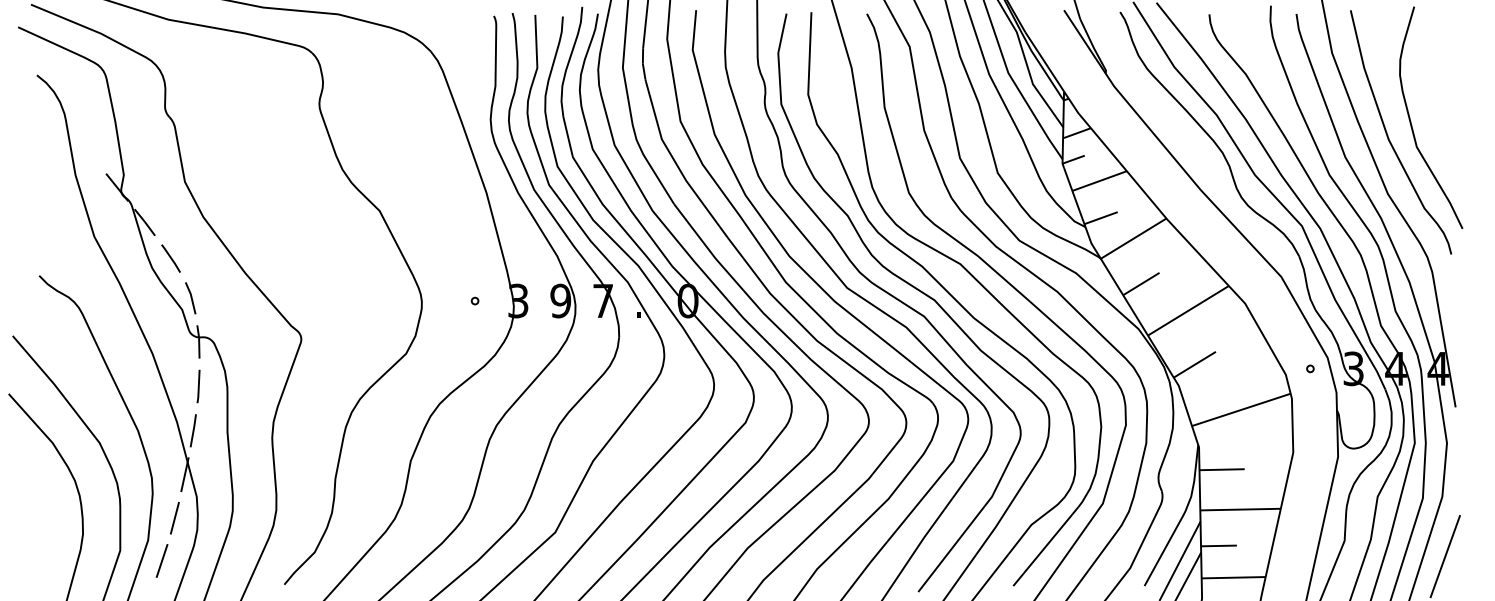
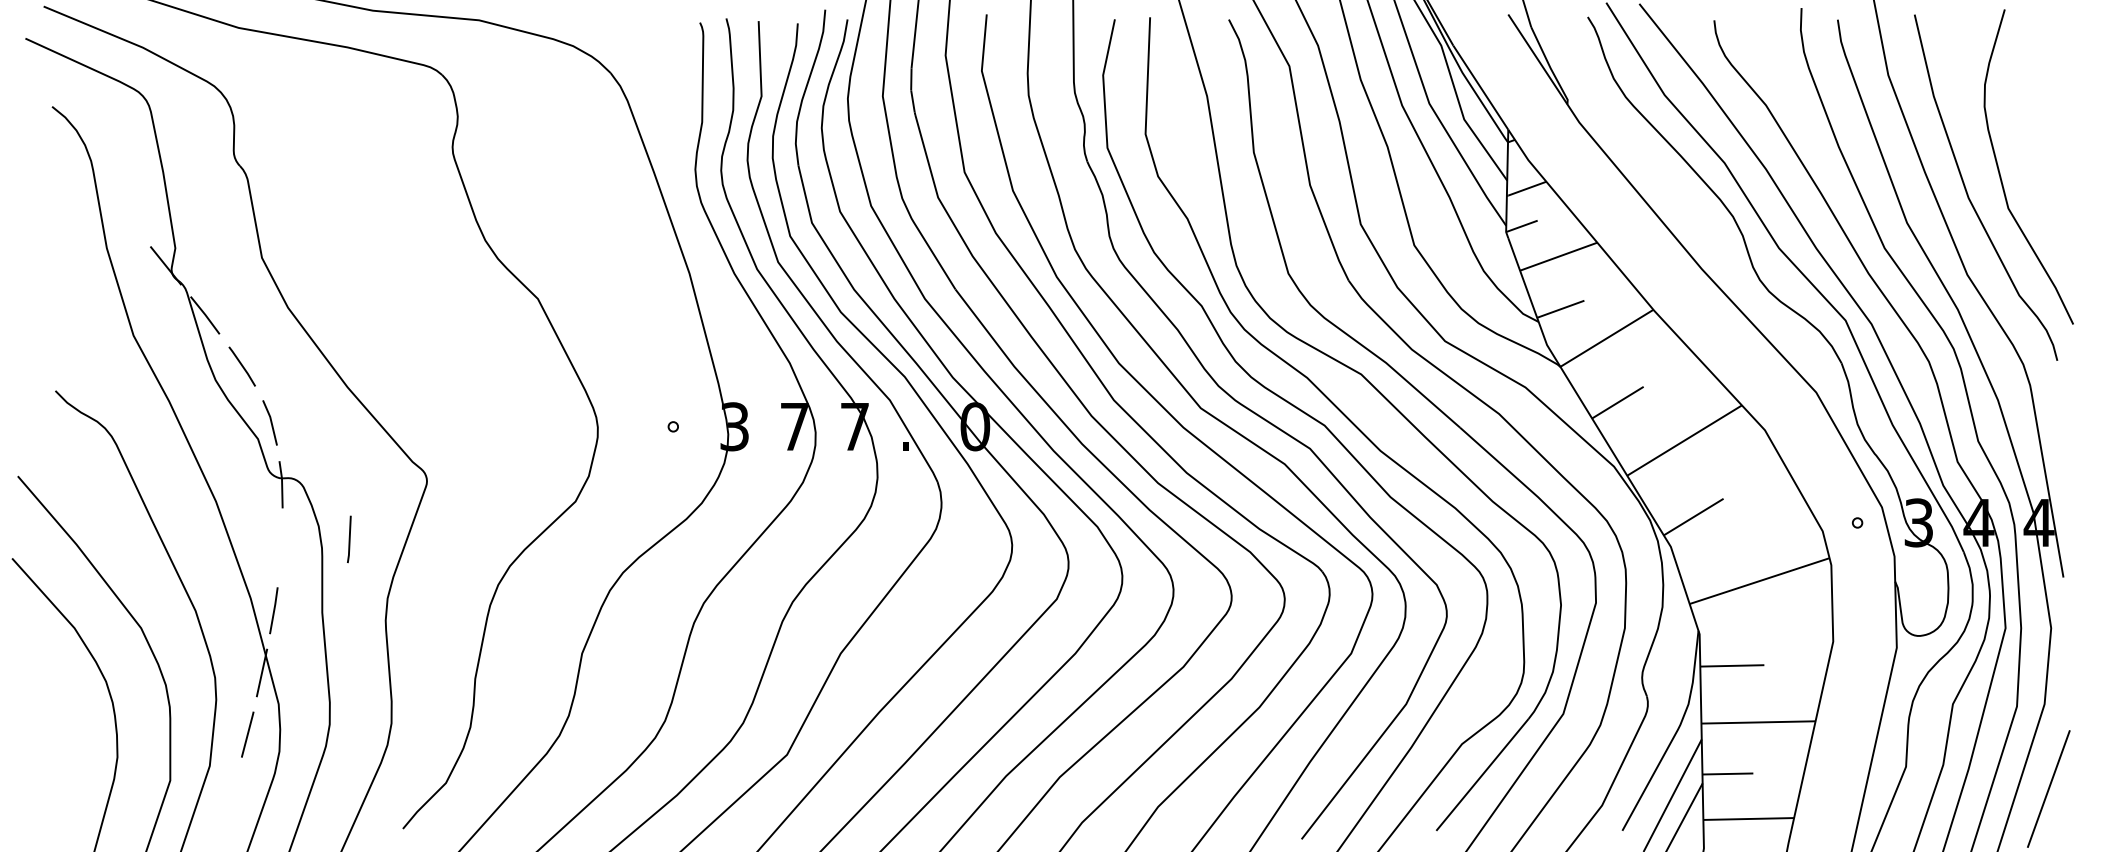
text: (560, 300) -> (794, 426), 9 -> 7
line: (198, 386) -> (349, 539), moved
line: (161, 560) -> (228, 794), removed

